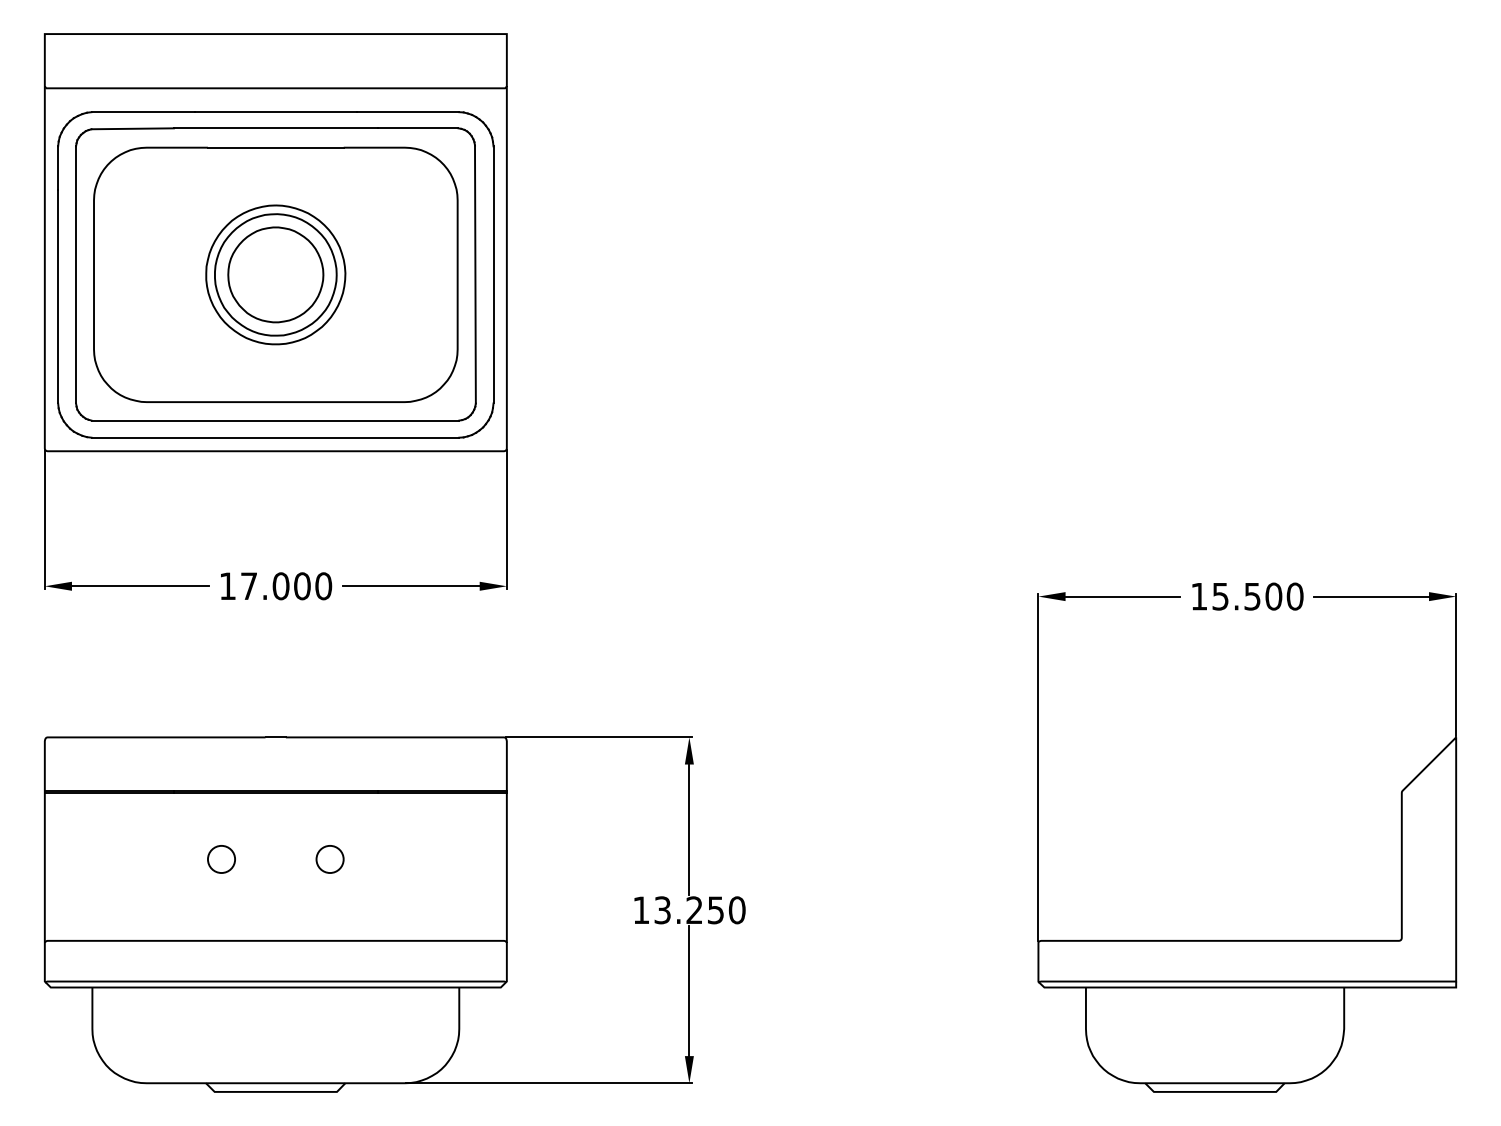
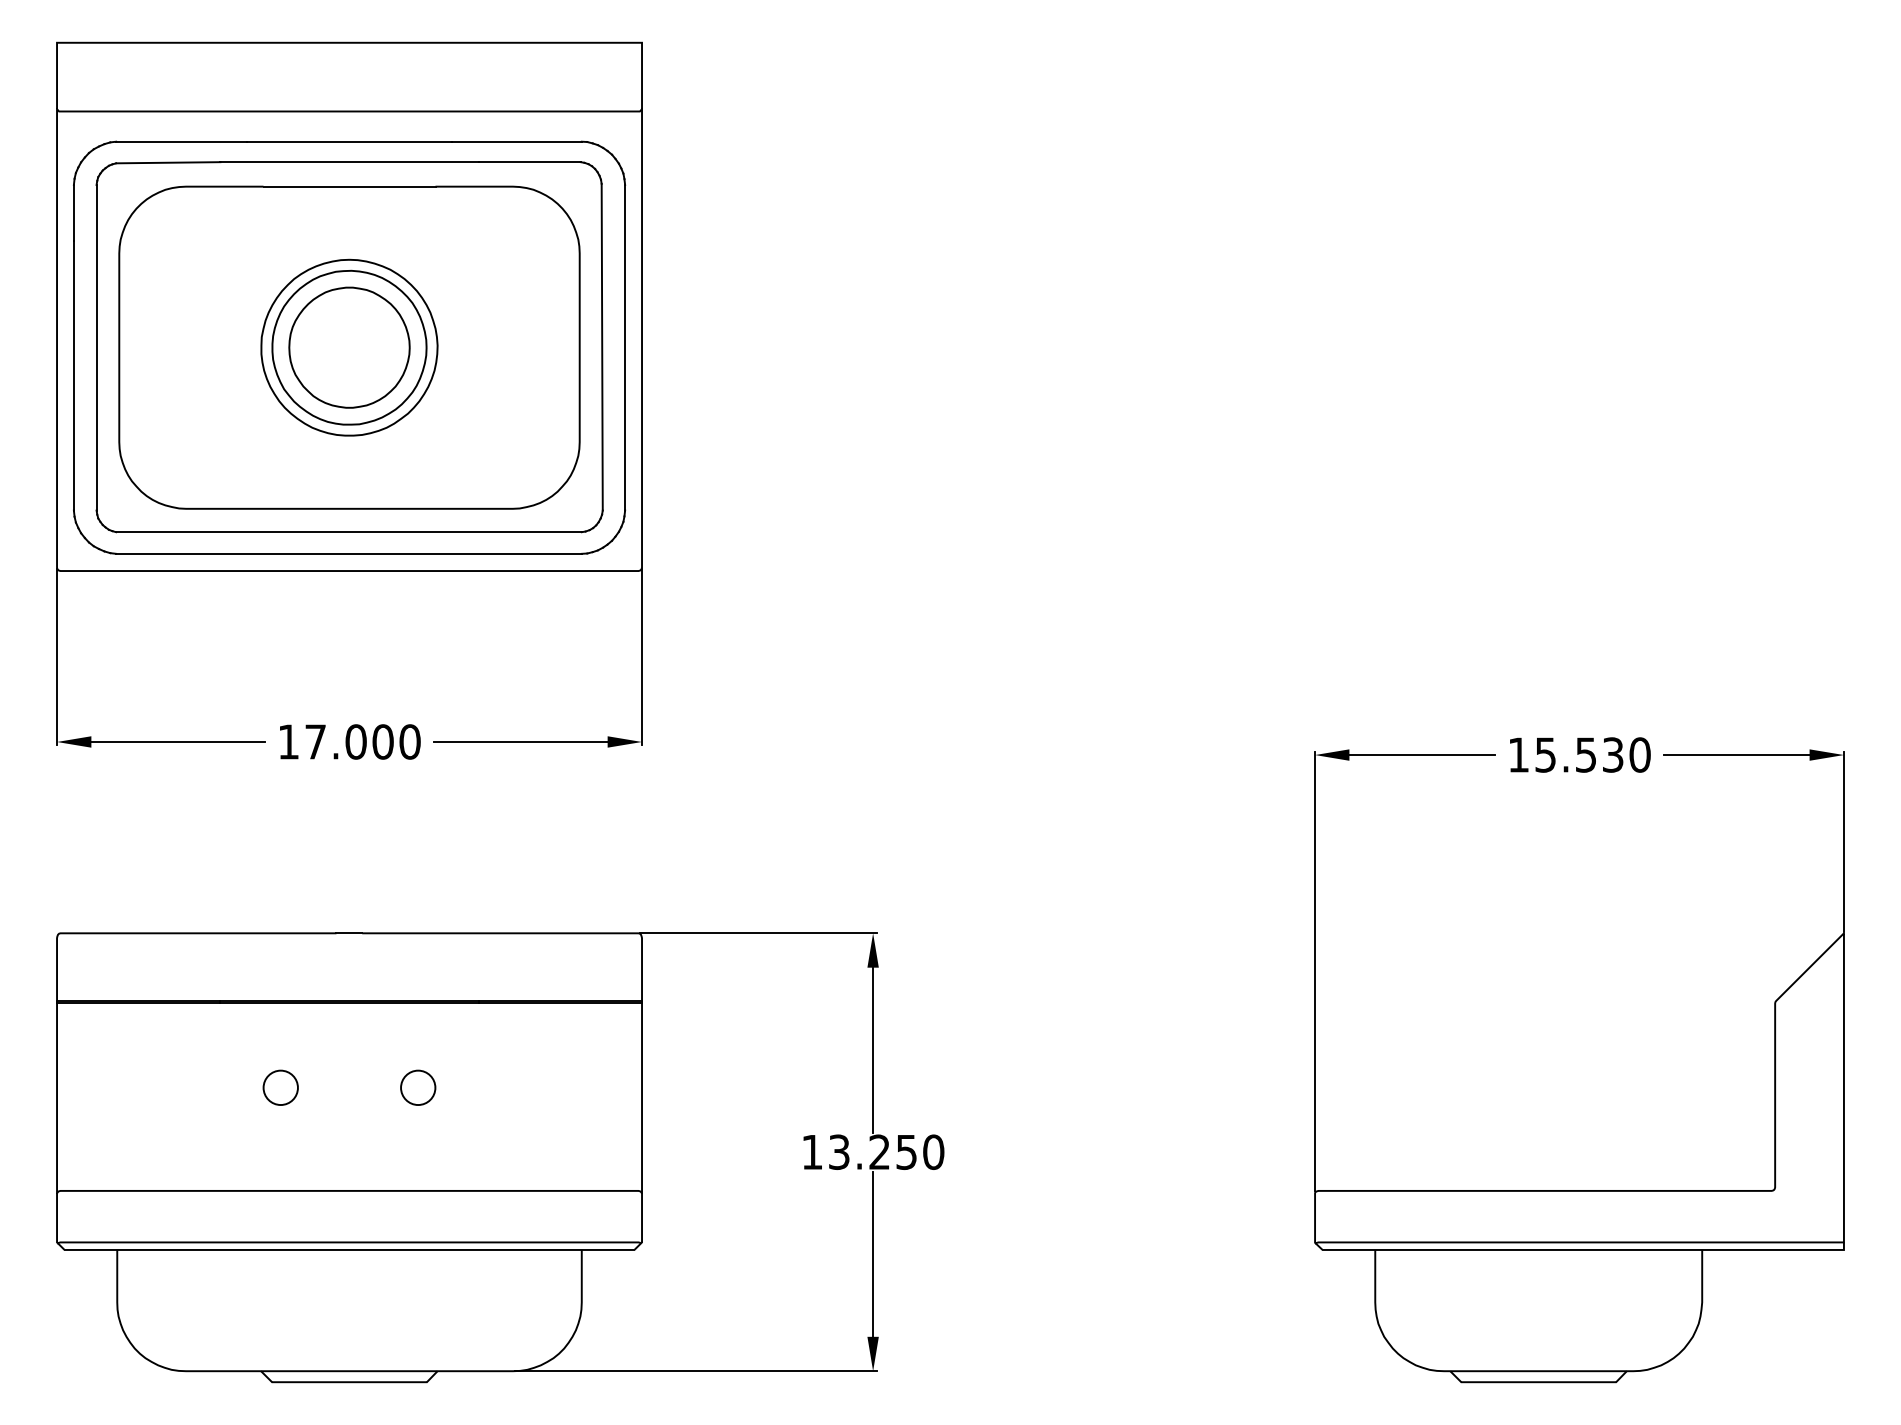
text: (1273, 596) -> (1612, 754), 15.500 -> 15.530

